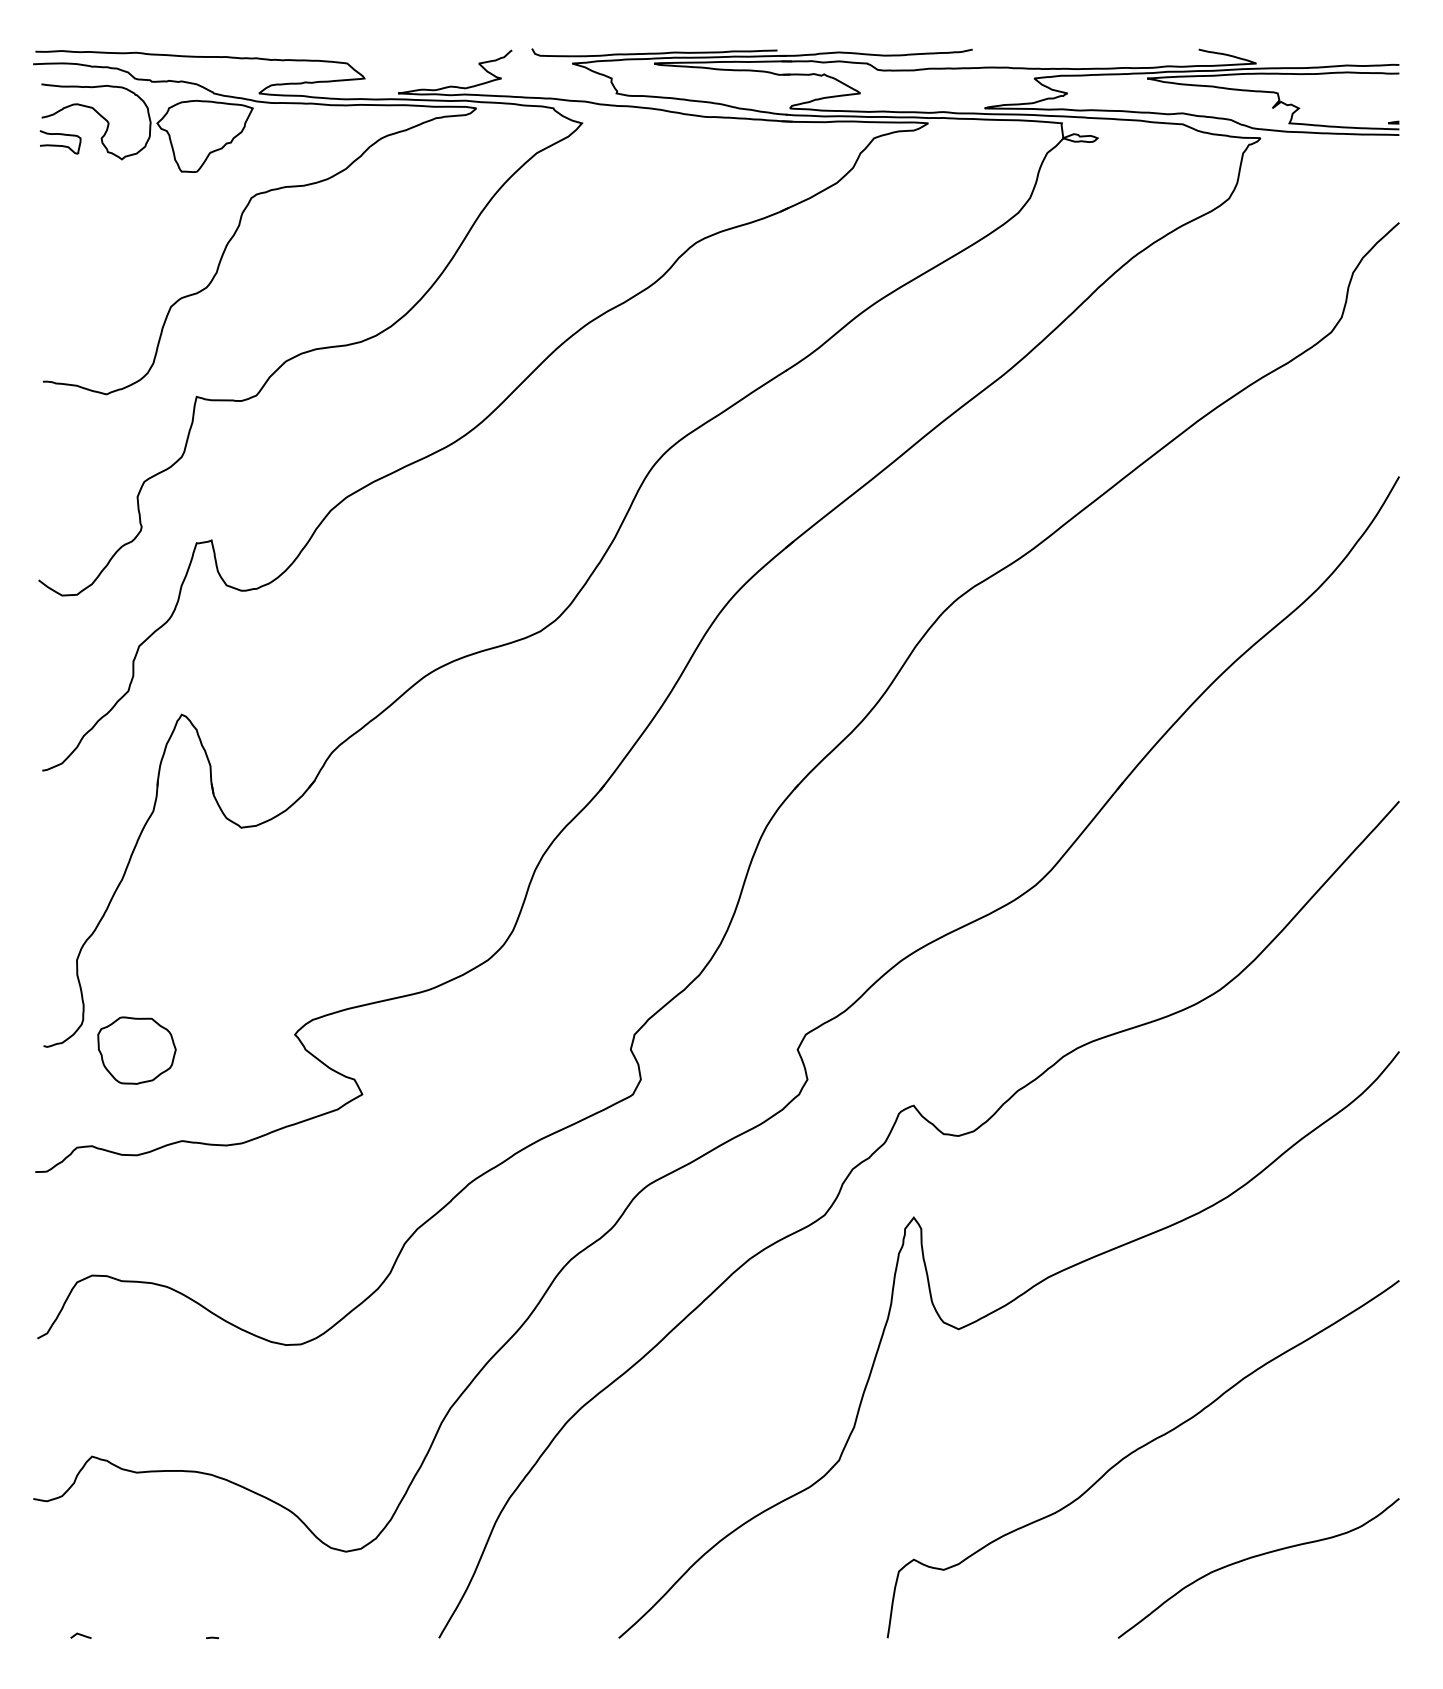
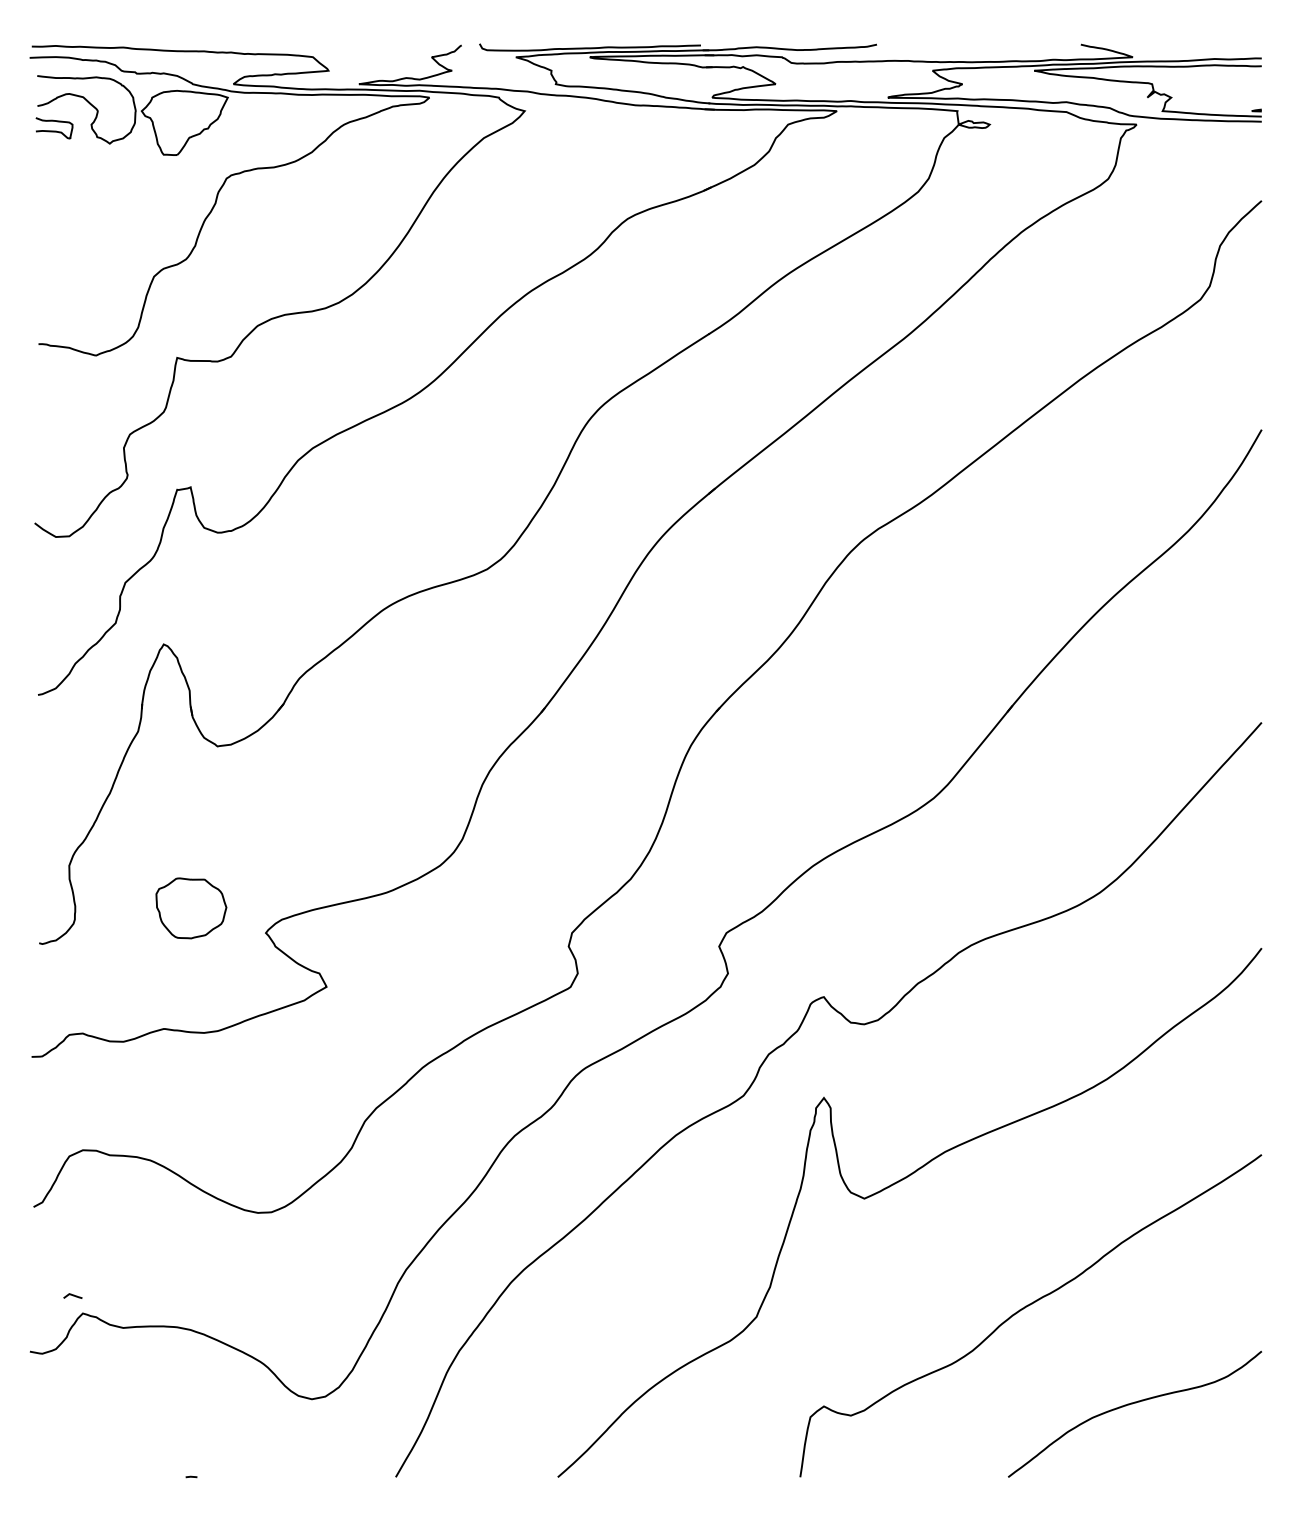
part: (137, 1050) -> (191, 908), moved
curve: (80, 1635) -> (72, 1295), moved

